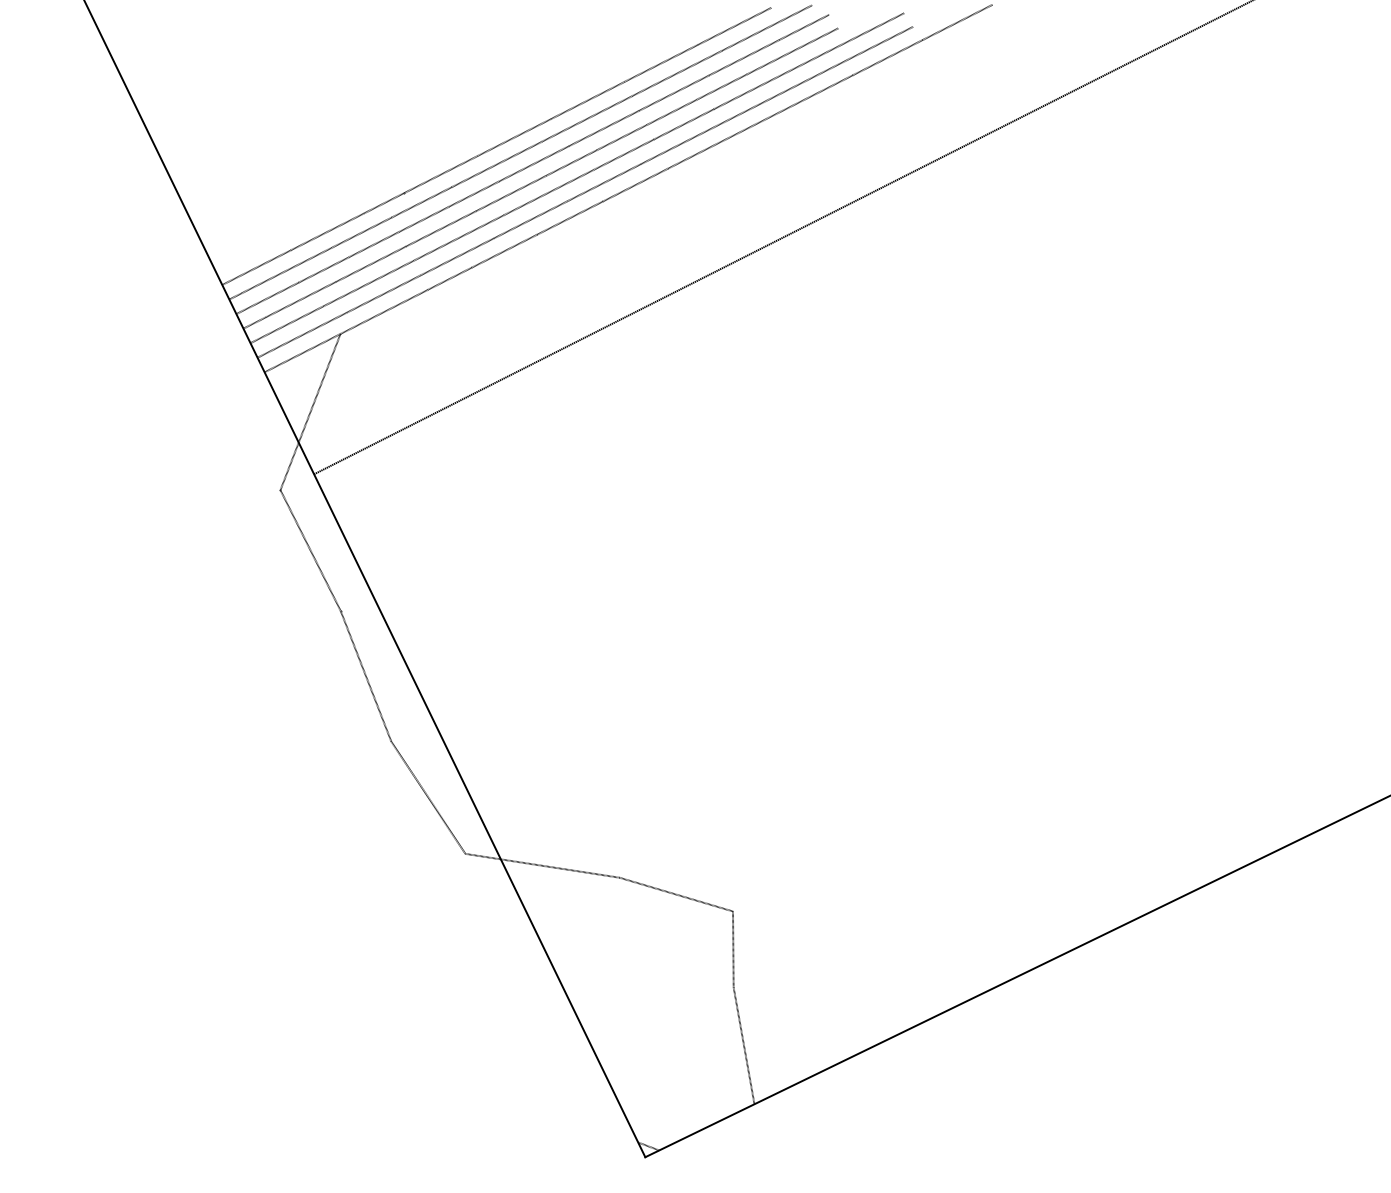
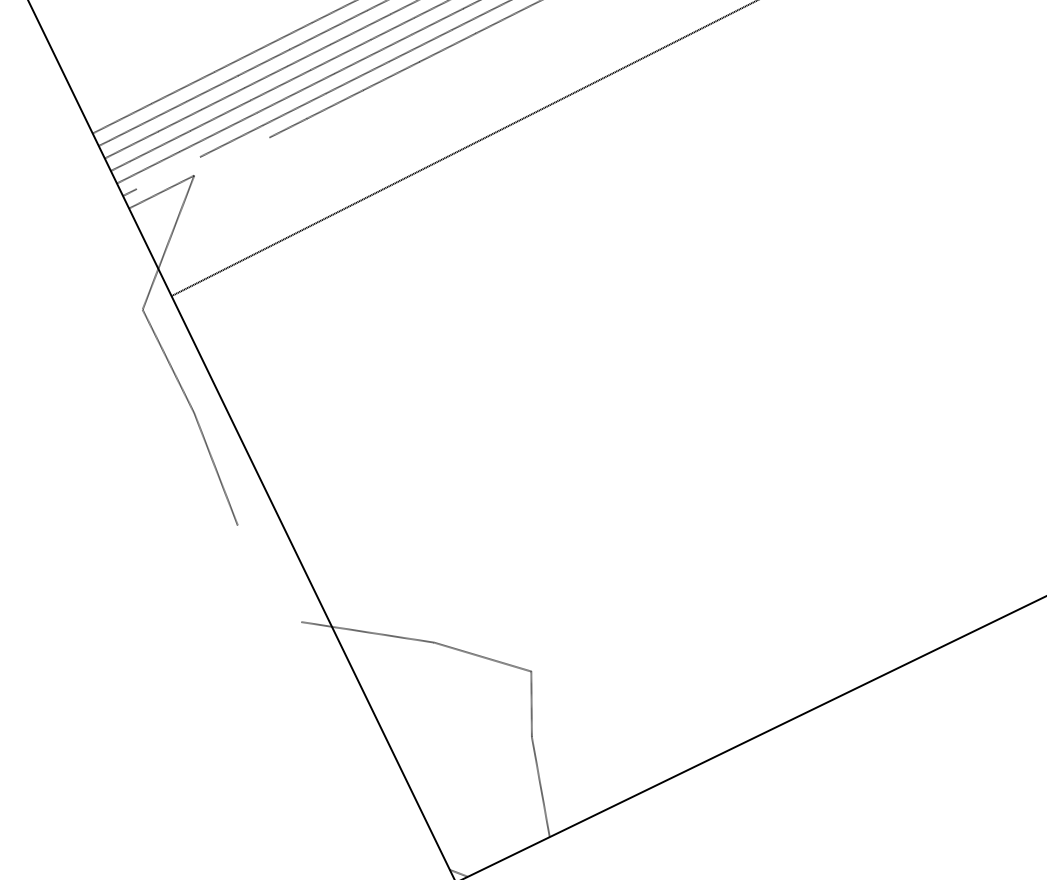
line: (384, 311) -> (232, 156), removed
line: (310, 330) -> (168, 172), removed
line: (428, 797) -> (269, 573), removed

